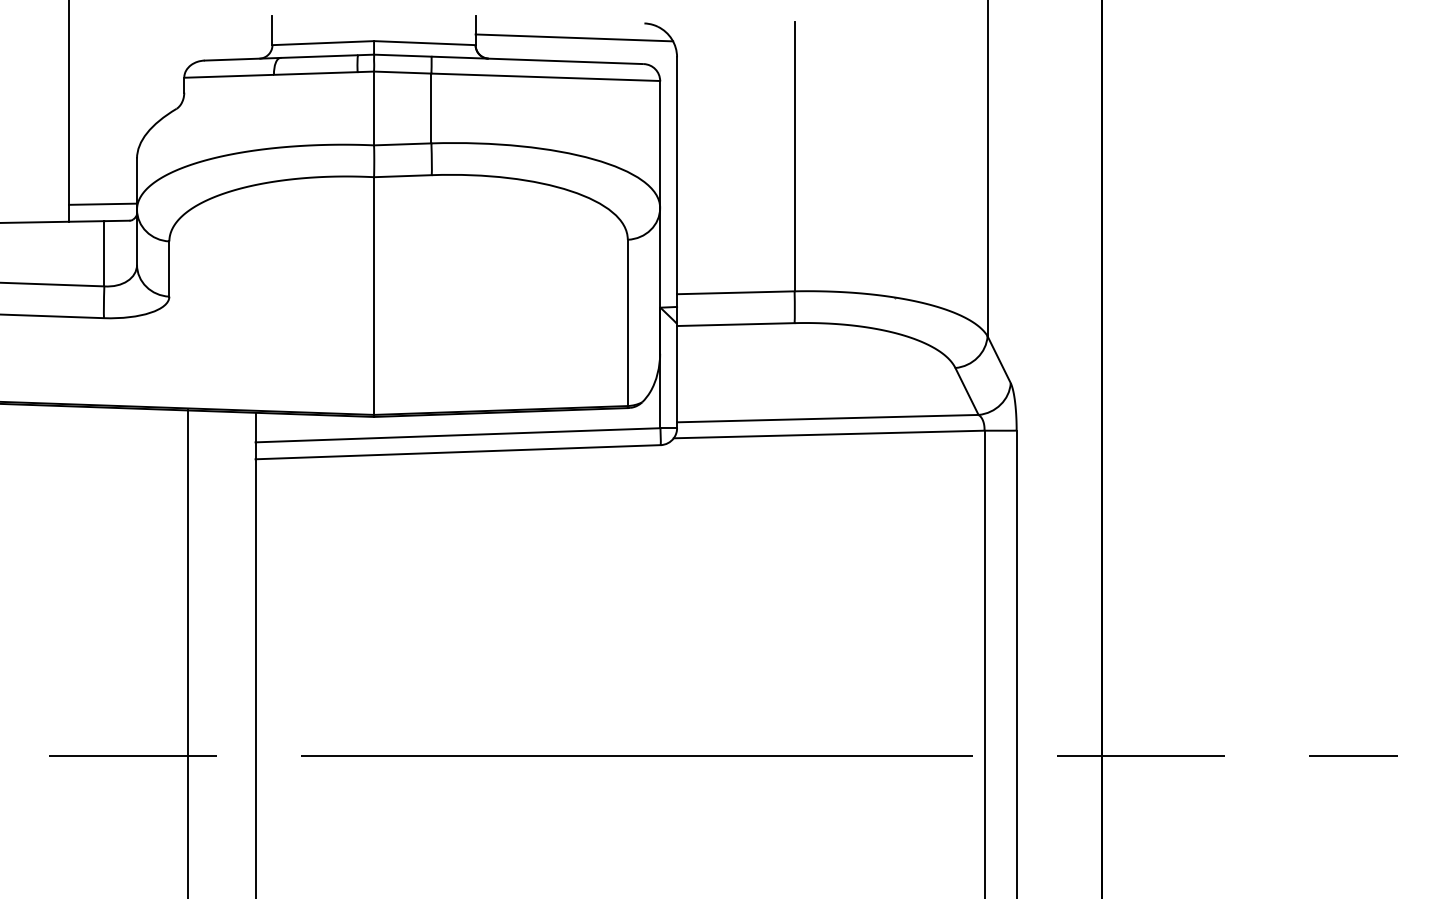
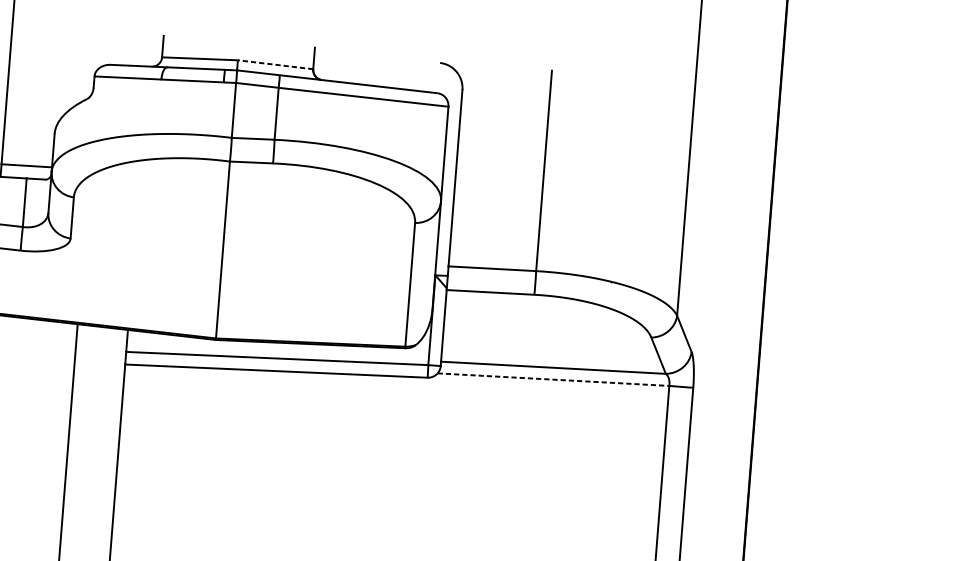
line: (574, 37) -> (387, 69), removed
line: (424, 43) -> (275, 65), solid -> dashed
line: (829, 434) -> (553, 379), solid -> dashed

